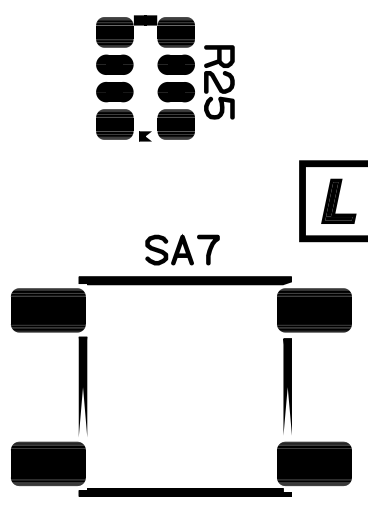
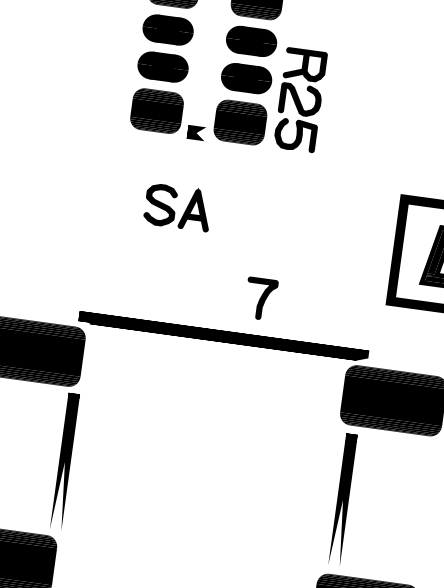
part: (219, 82) -> (300, 100), moved
part: (169, 249) -> (178, 206), moved

